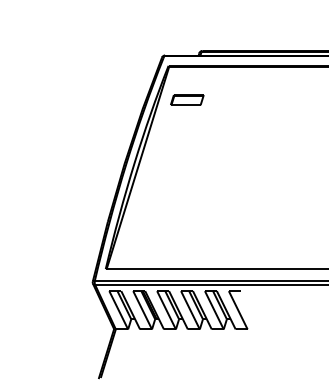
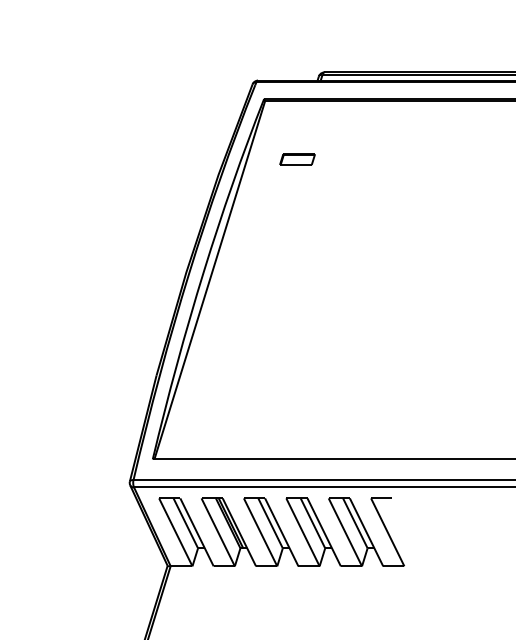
part: (187, 99) -> (297, 158), size x0.6

